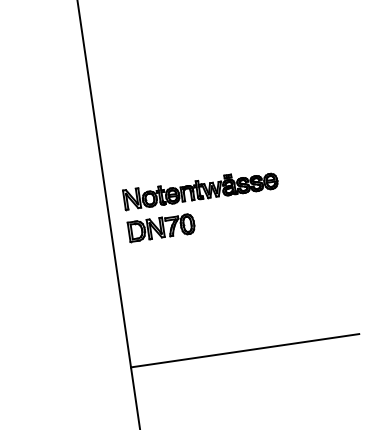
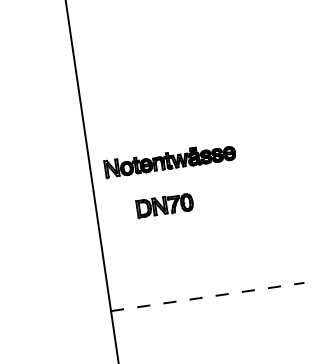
part: (160, 228) -> (164, 206), moved
line: (245, 350) -> (208, 296), solid -> dashed

